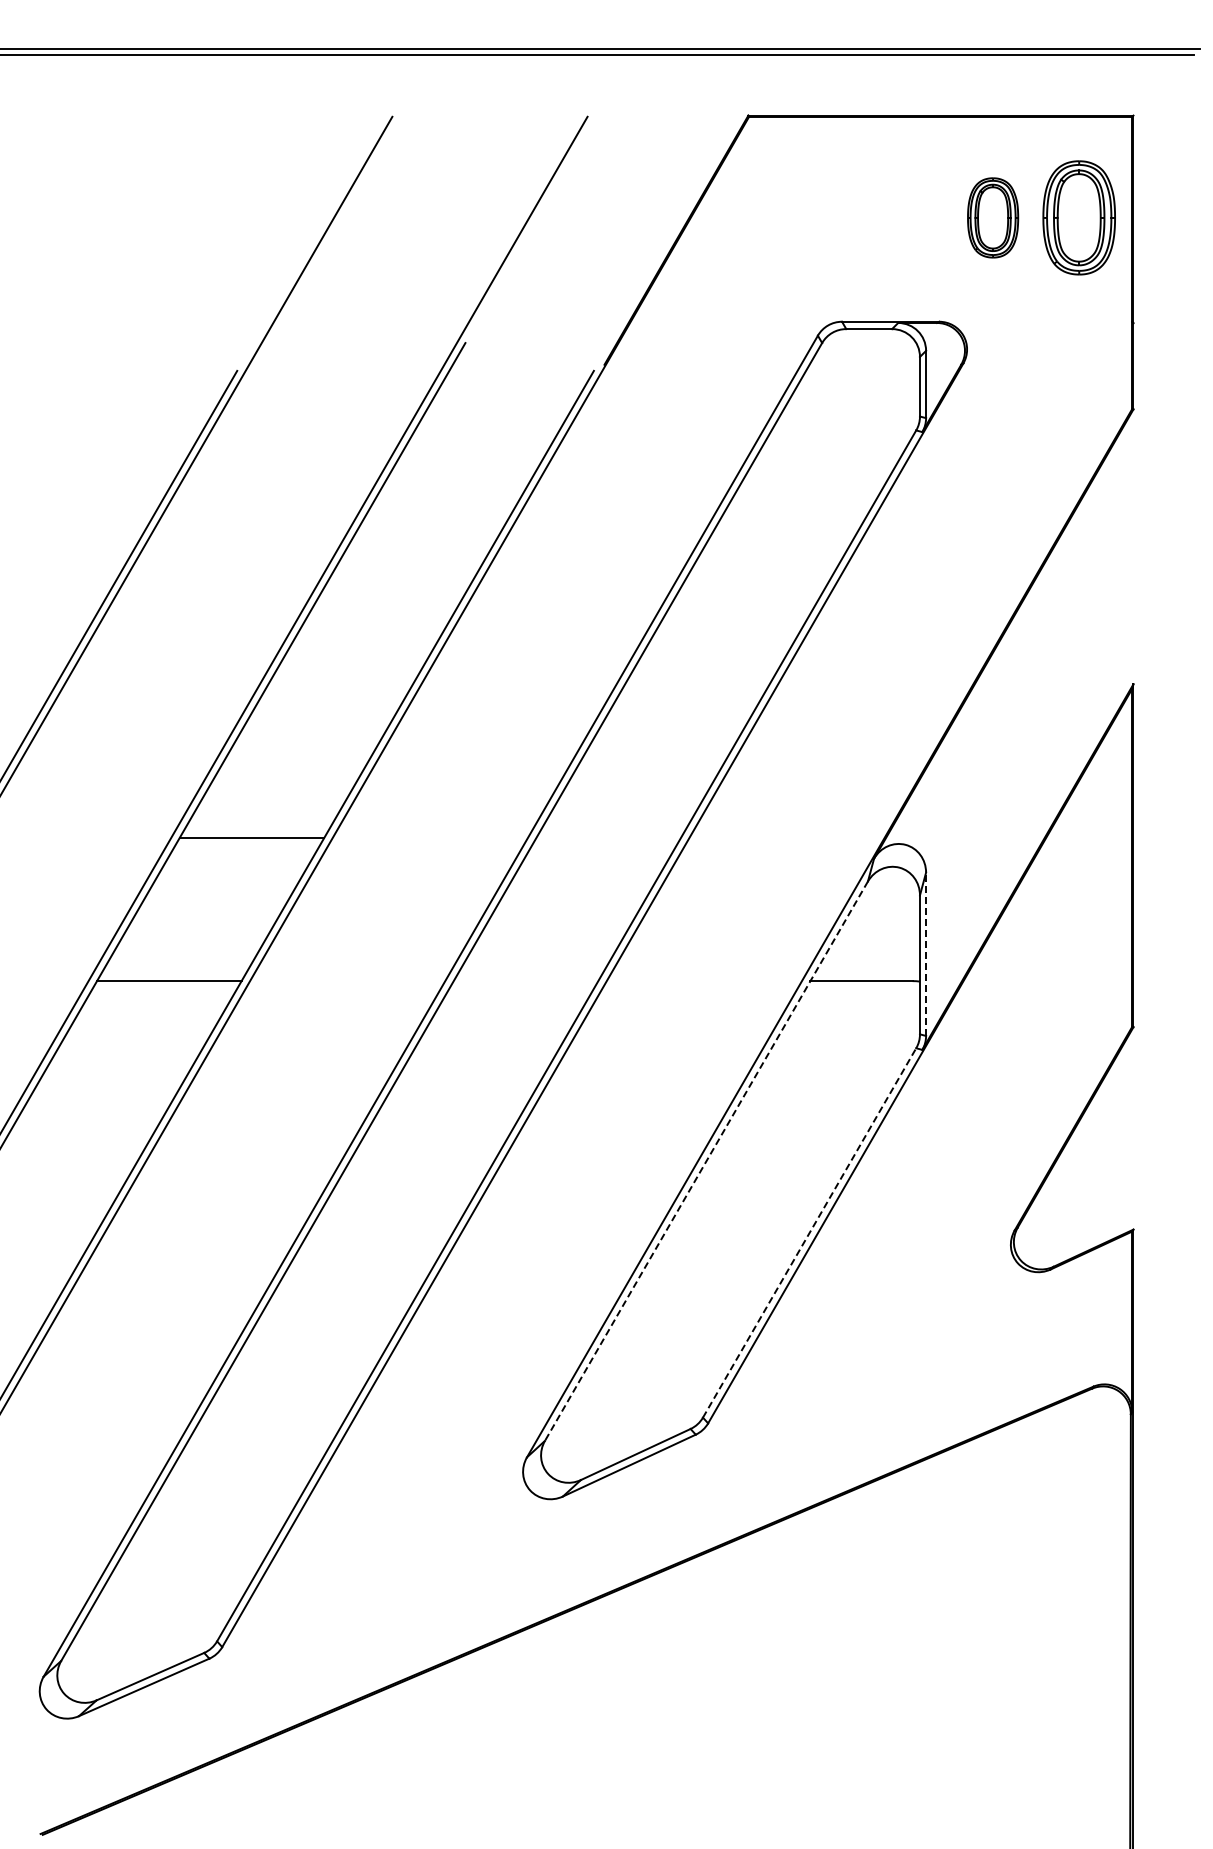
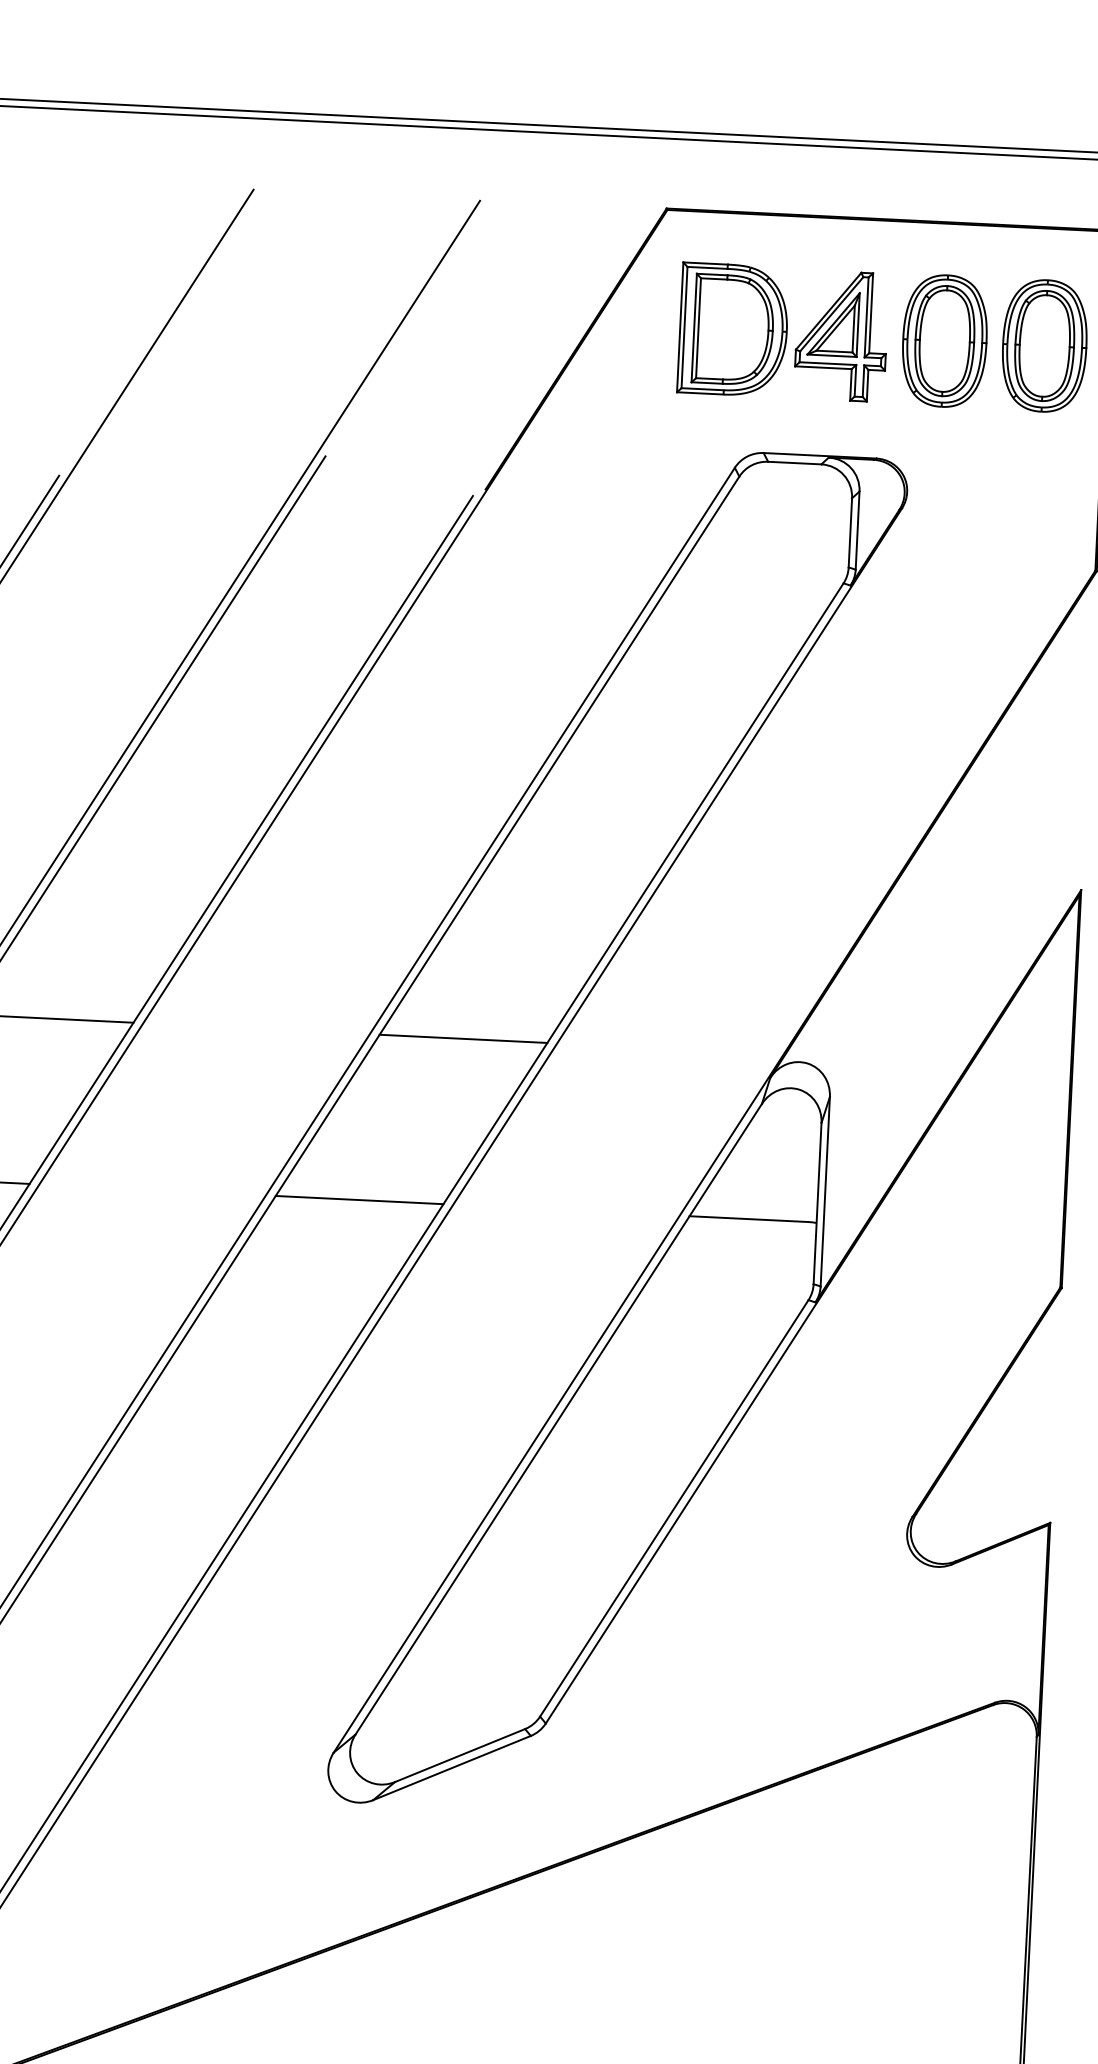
part: (853, 217) -> (782, 332), added
part: (992, 217) -> (944, 340), size x1.43
line: (608, 838) -> (463, 1039), added
line: (926, 954) -> (825, 1191), dashed -> solid
line: (525, 981) -> (358, 1200), added
line: (706, 1161) -> (558, 1419), dashed -> solid
line: (809, 1232) -> (674, 1507), dashed -> solid

